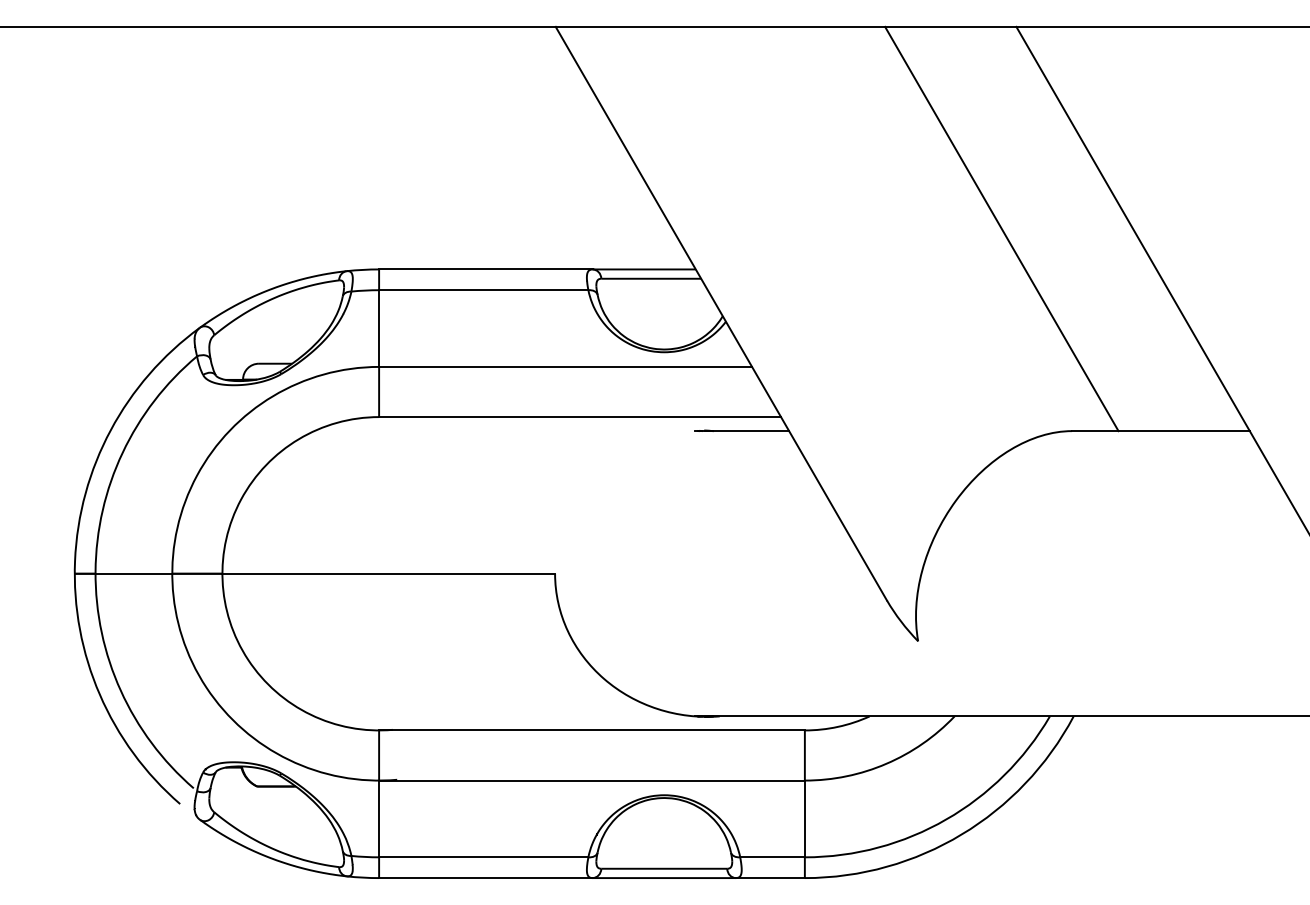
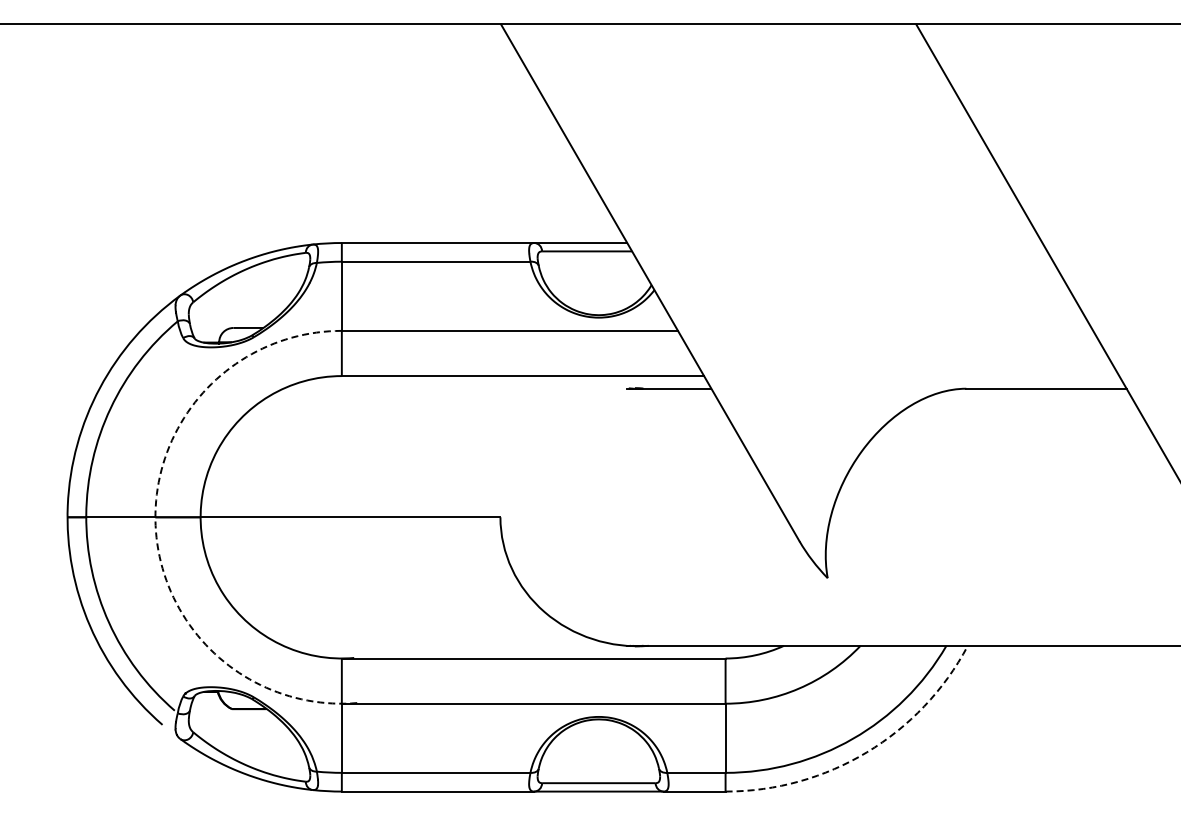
line: (1001, 228) -> (902, 206), removed
arc: (172, 582) -> (155, 525), solid -> dashed
arc: (961, 834) -> (866, 752), solid -> dashed

